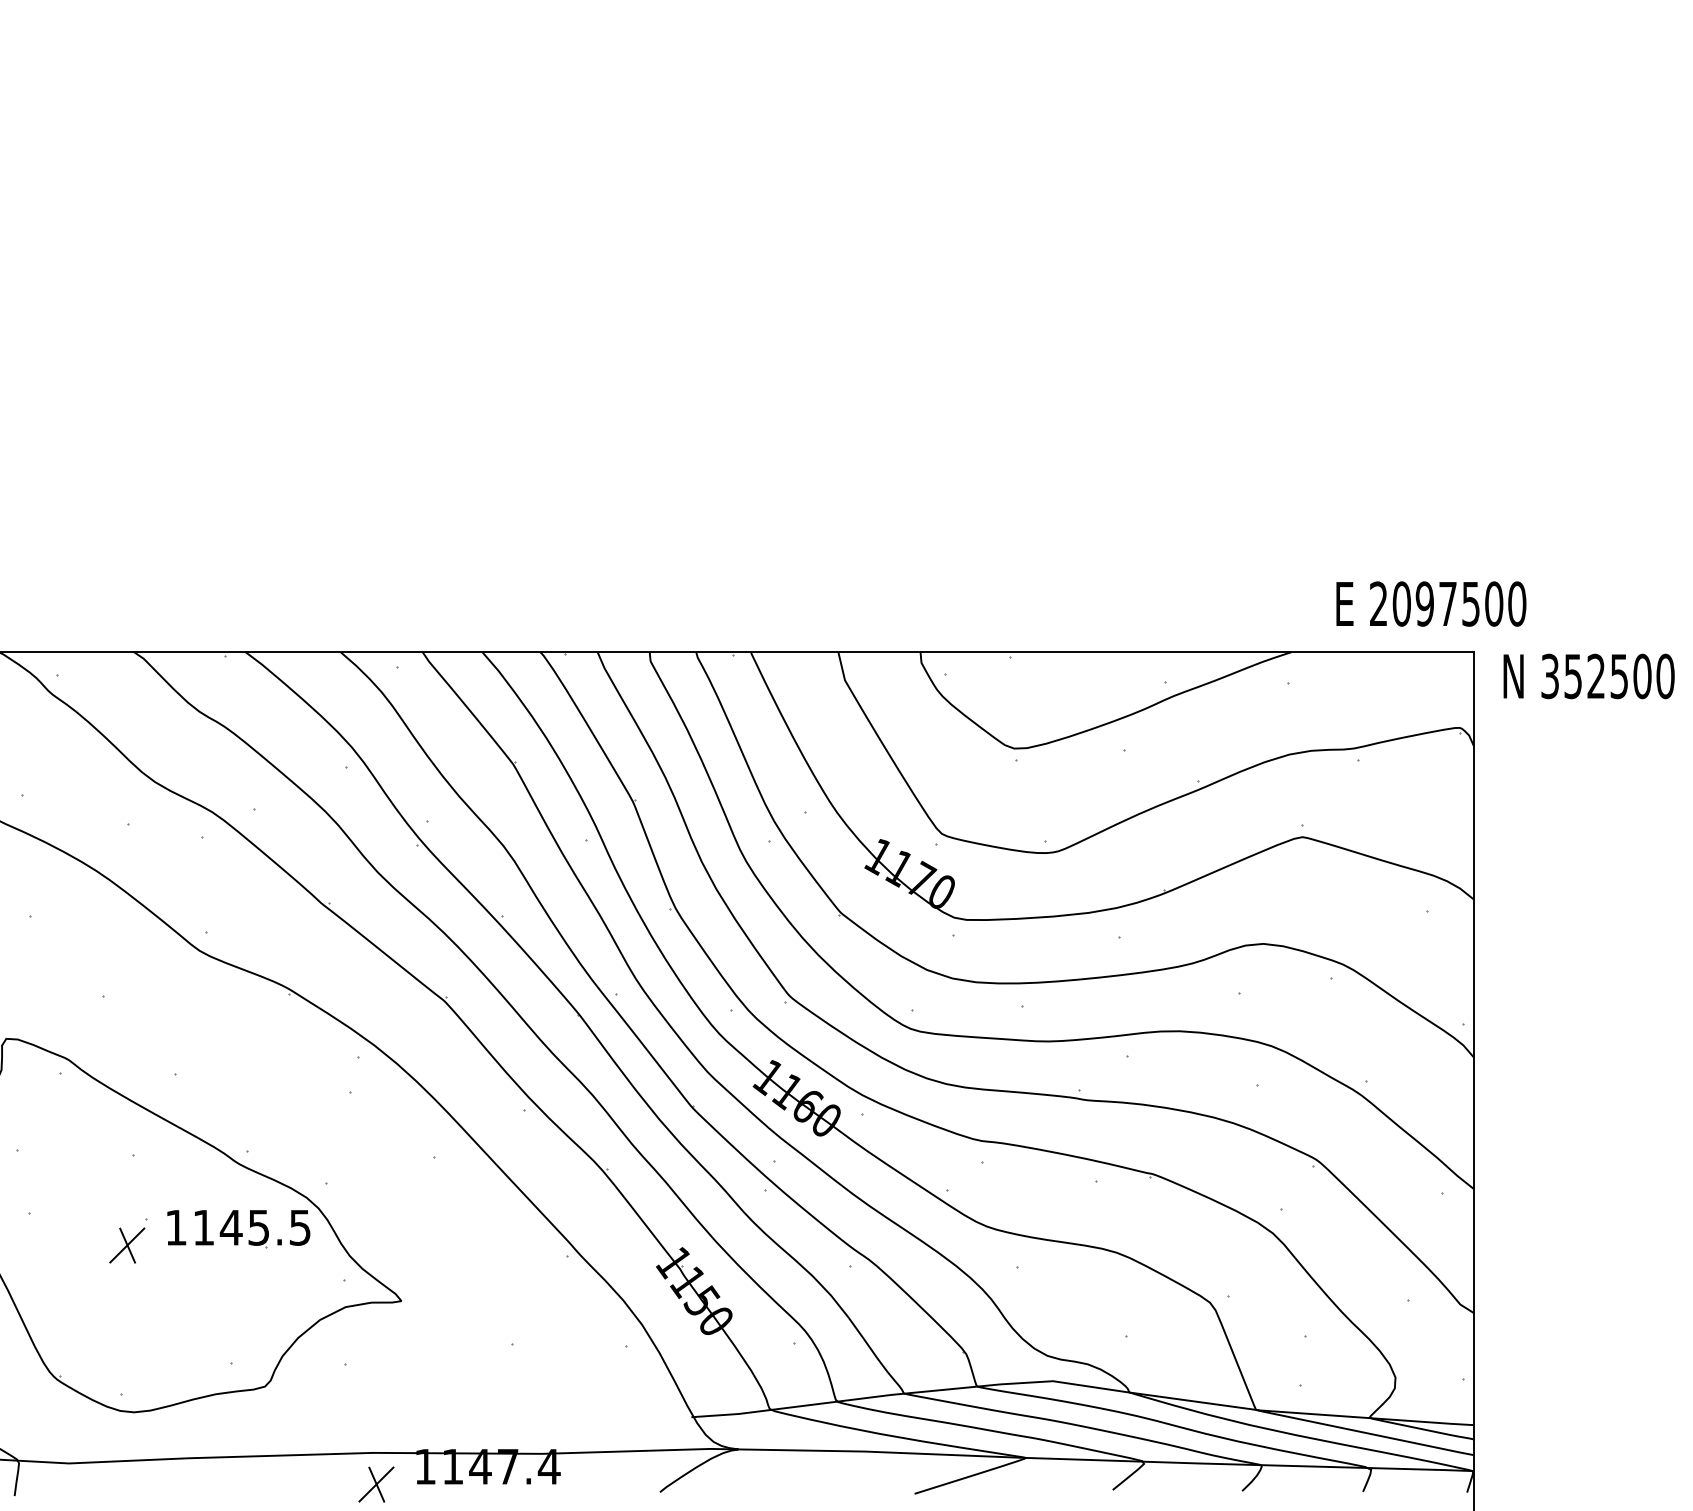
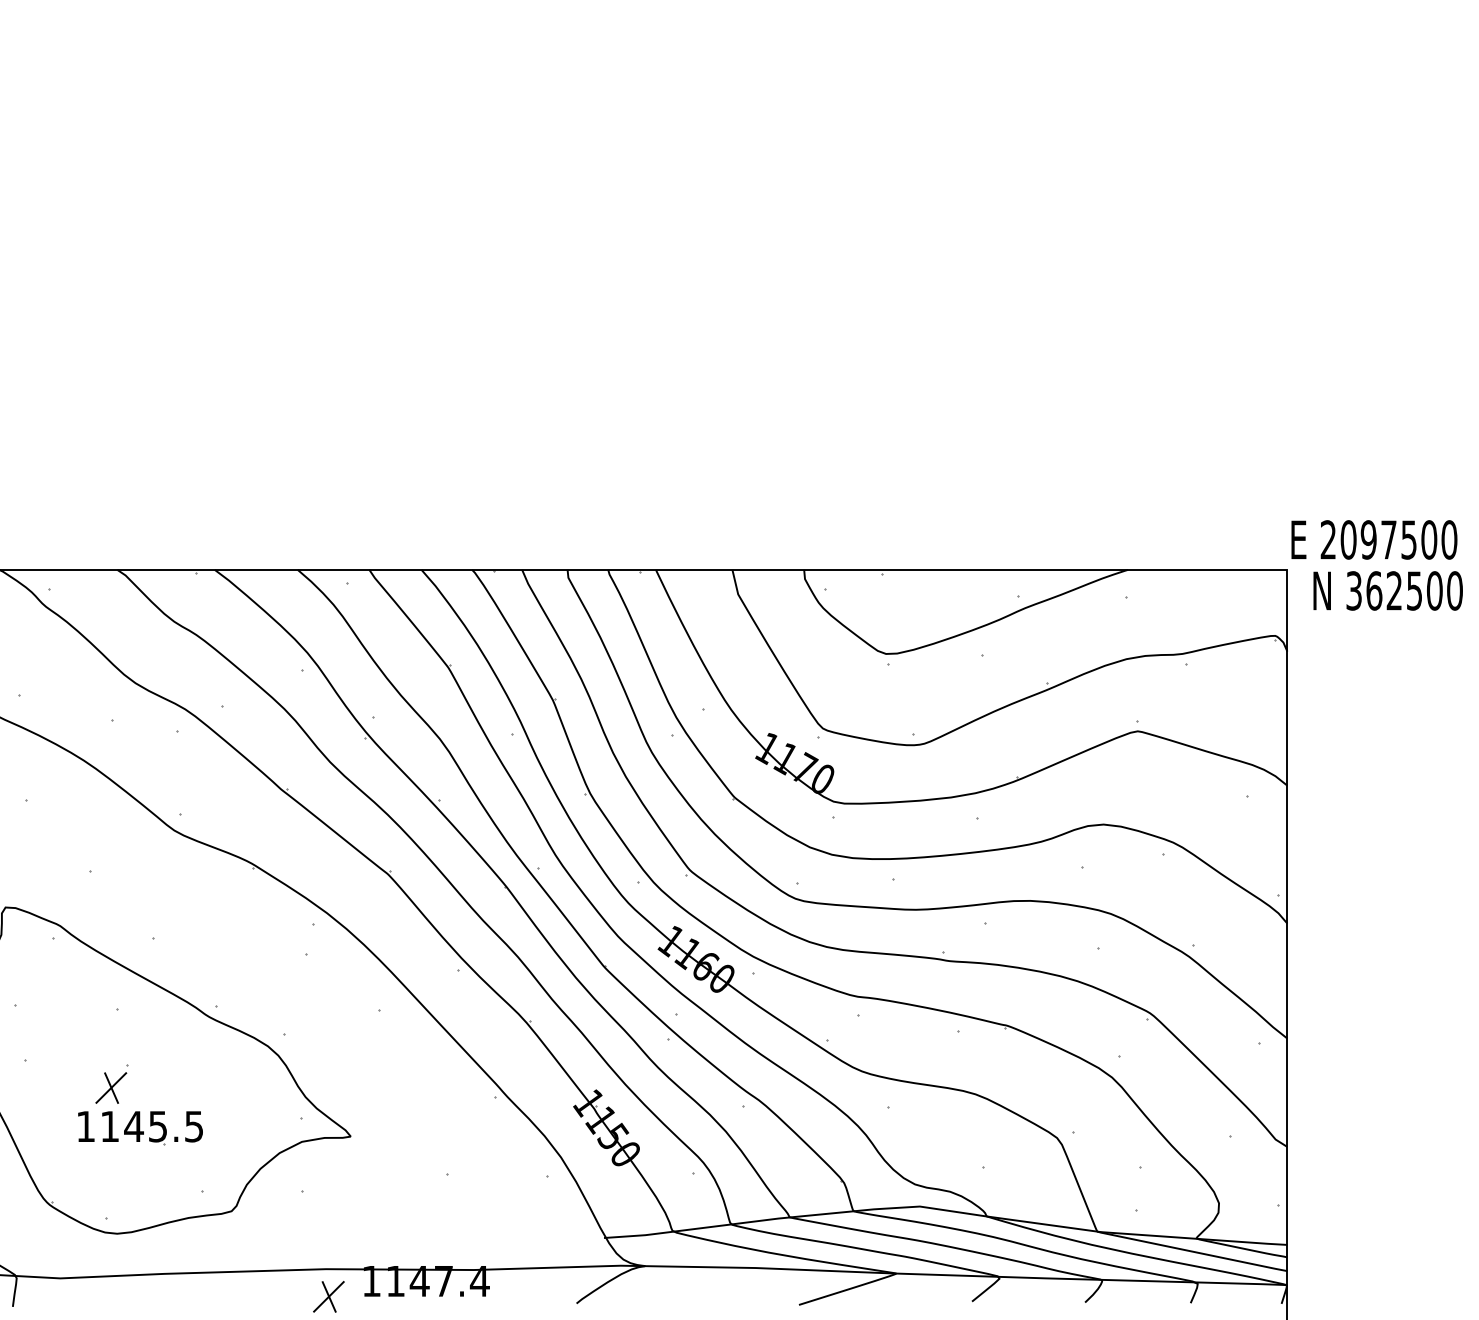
text: (1431, 603) -> (1374, 539), moved
text: (1573, 676) -> (1374, 590), 352500 -> 362500
part: (238, 1229) -> (140, 1128), moved

